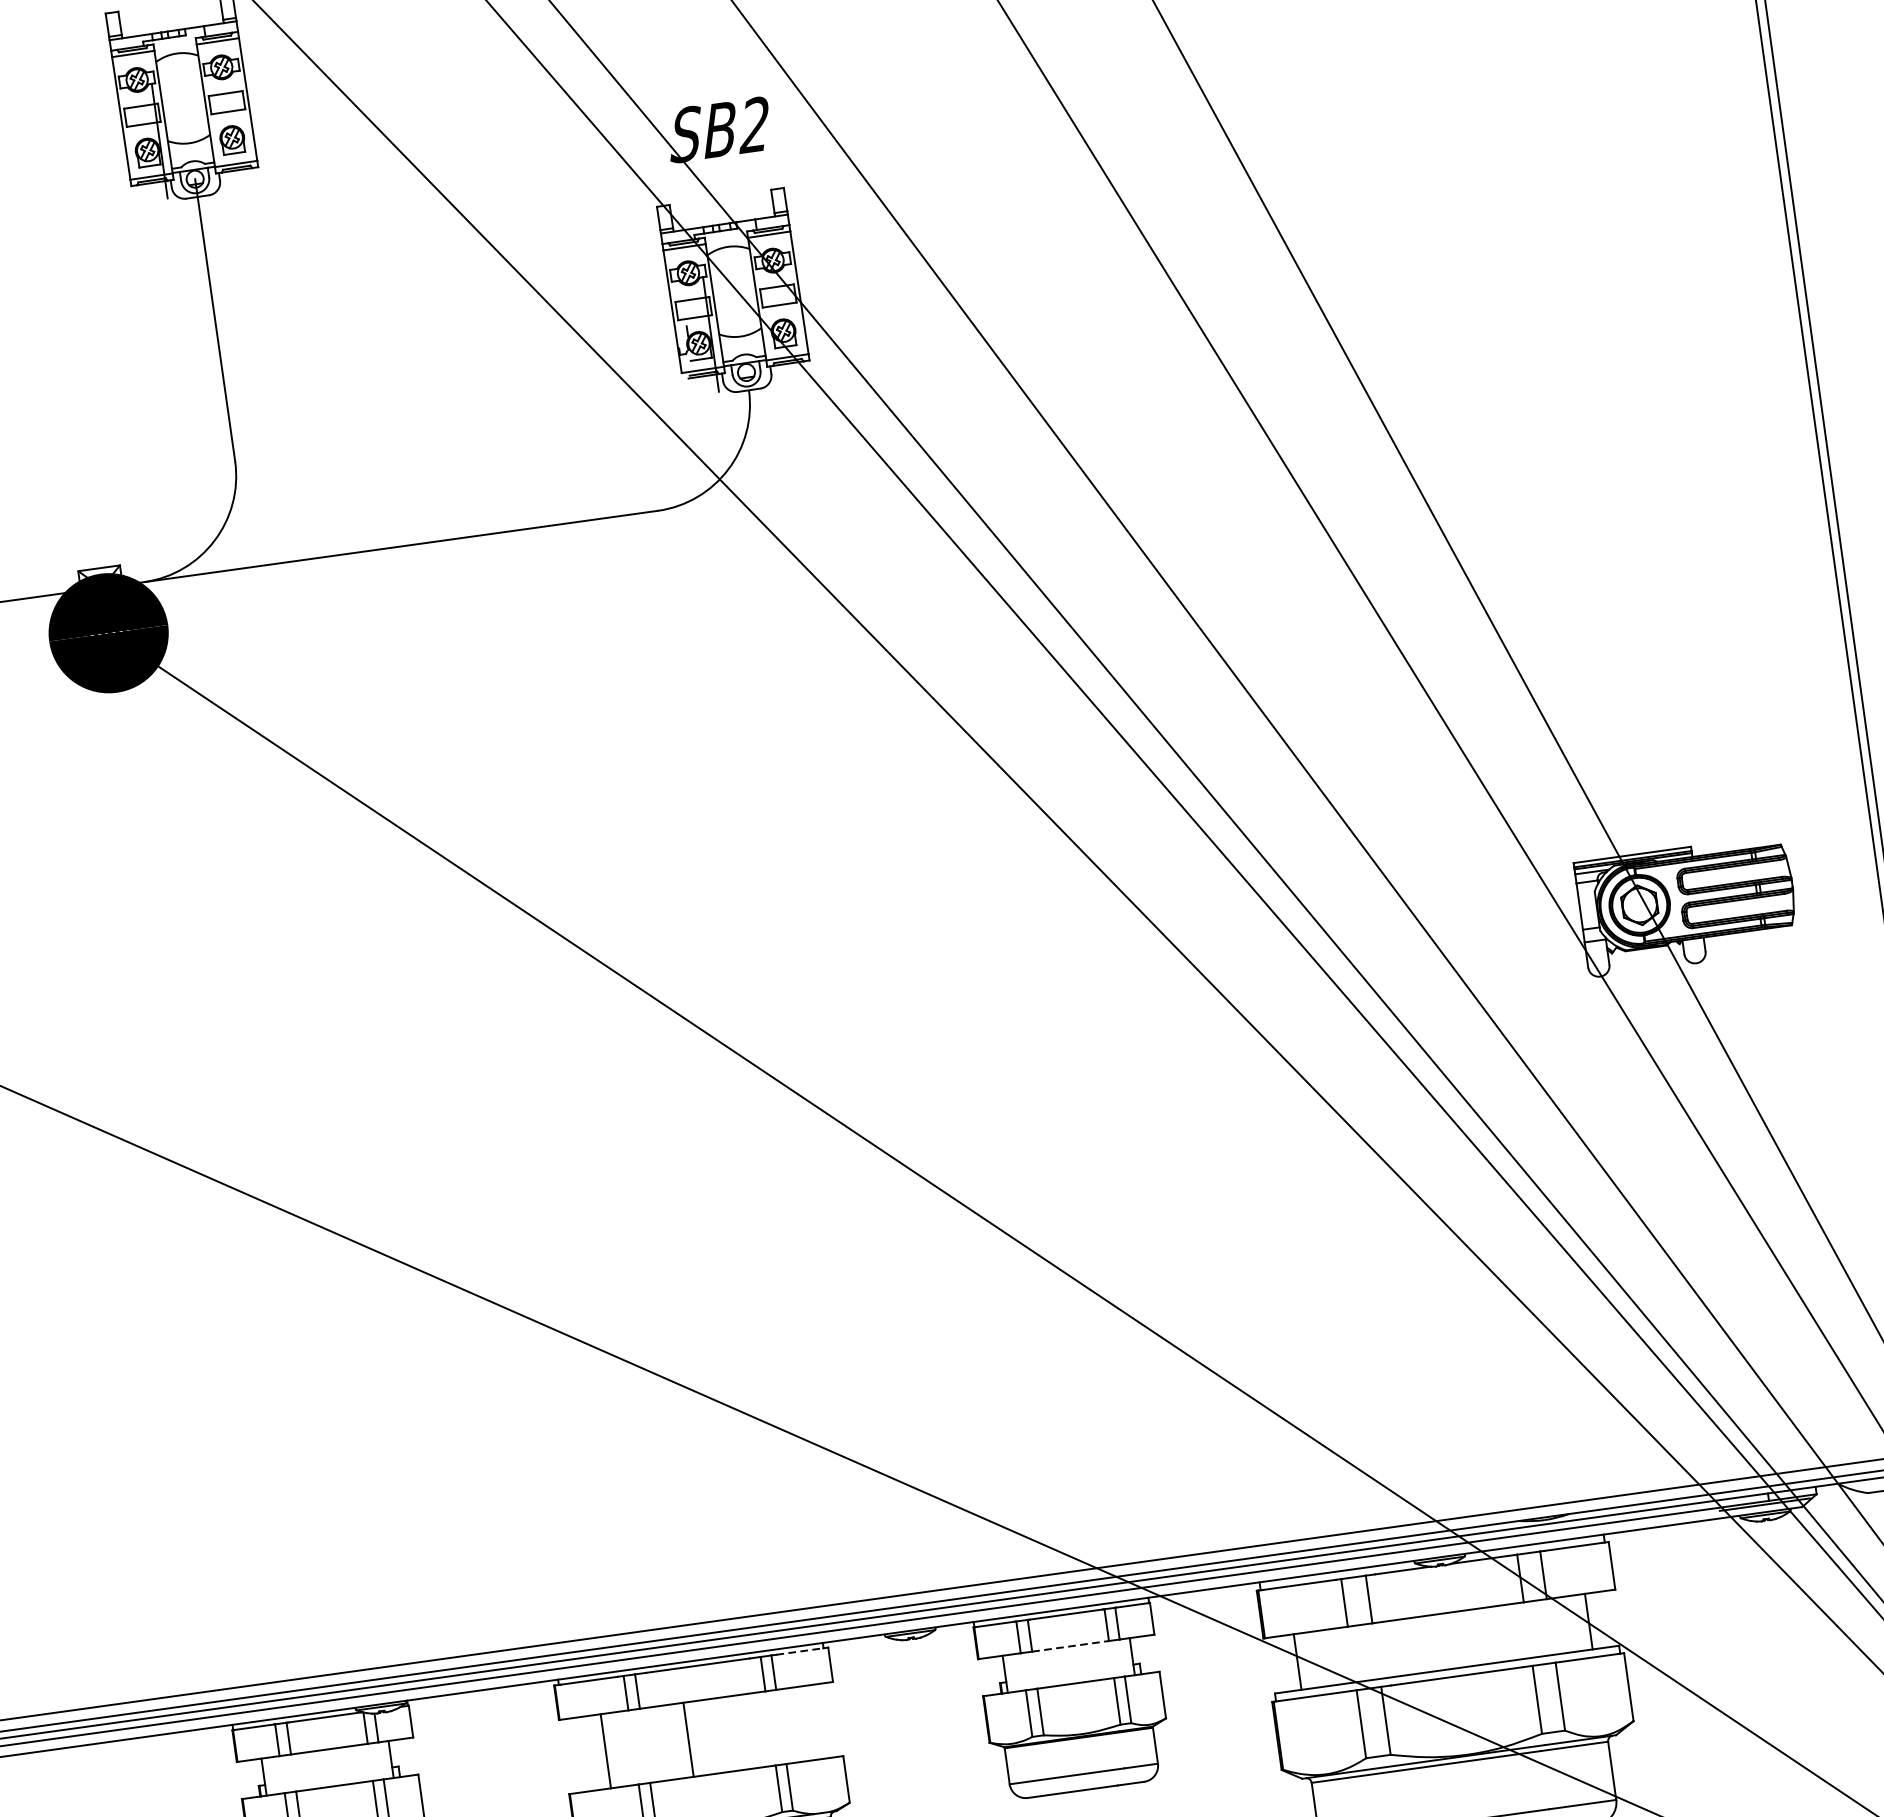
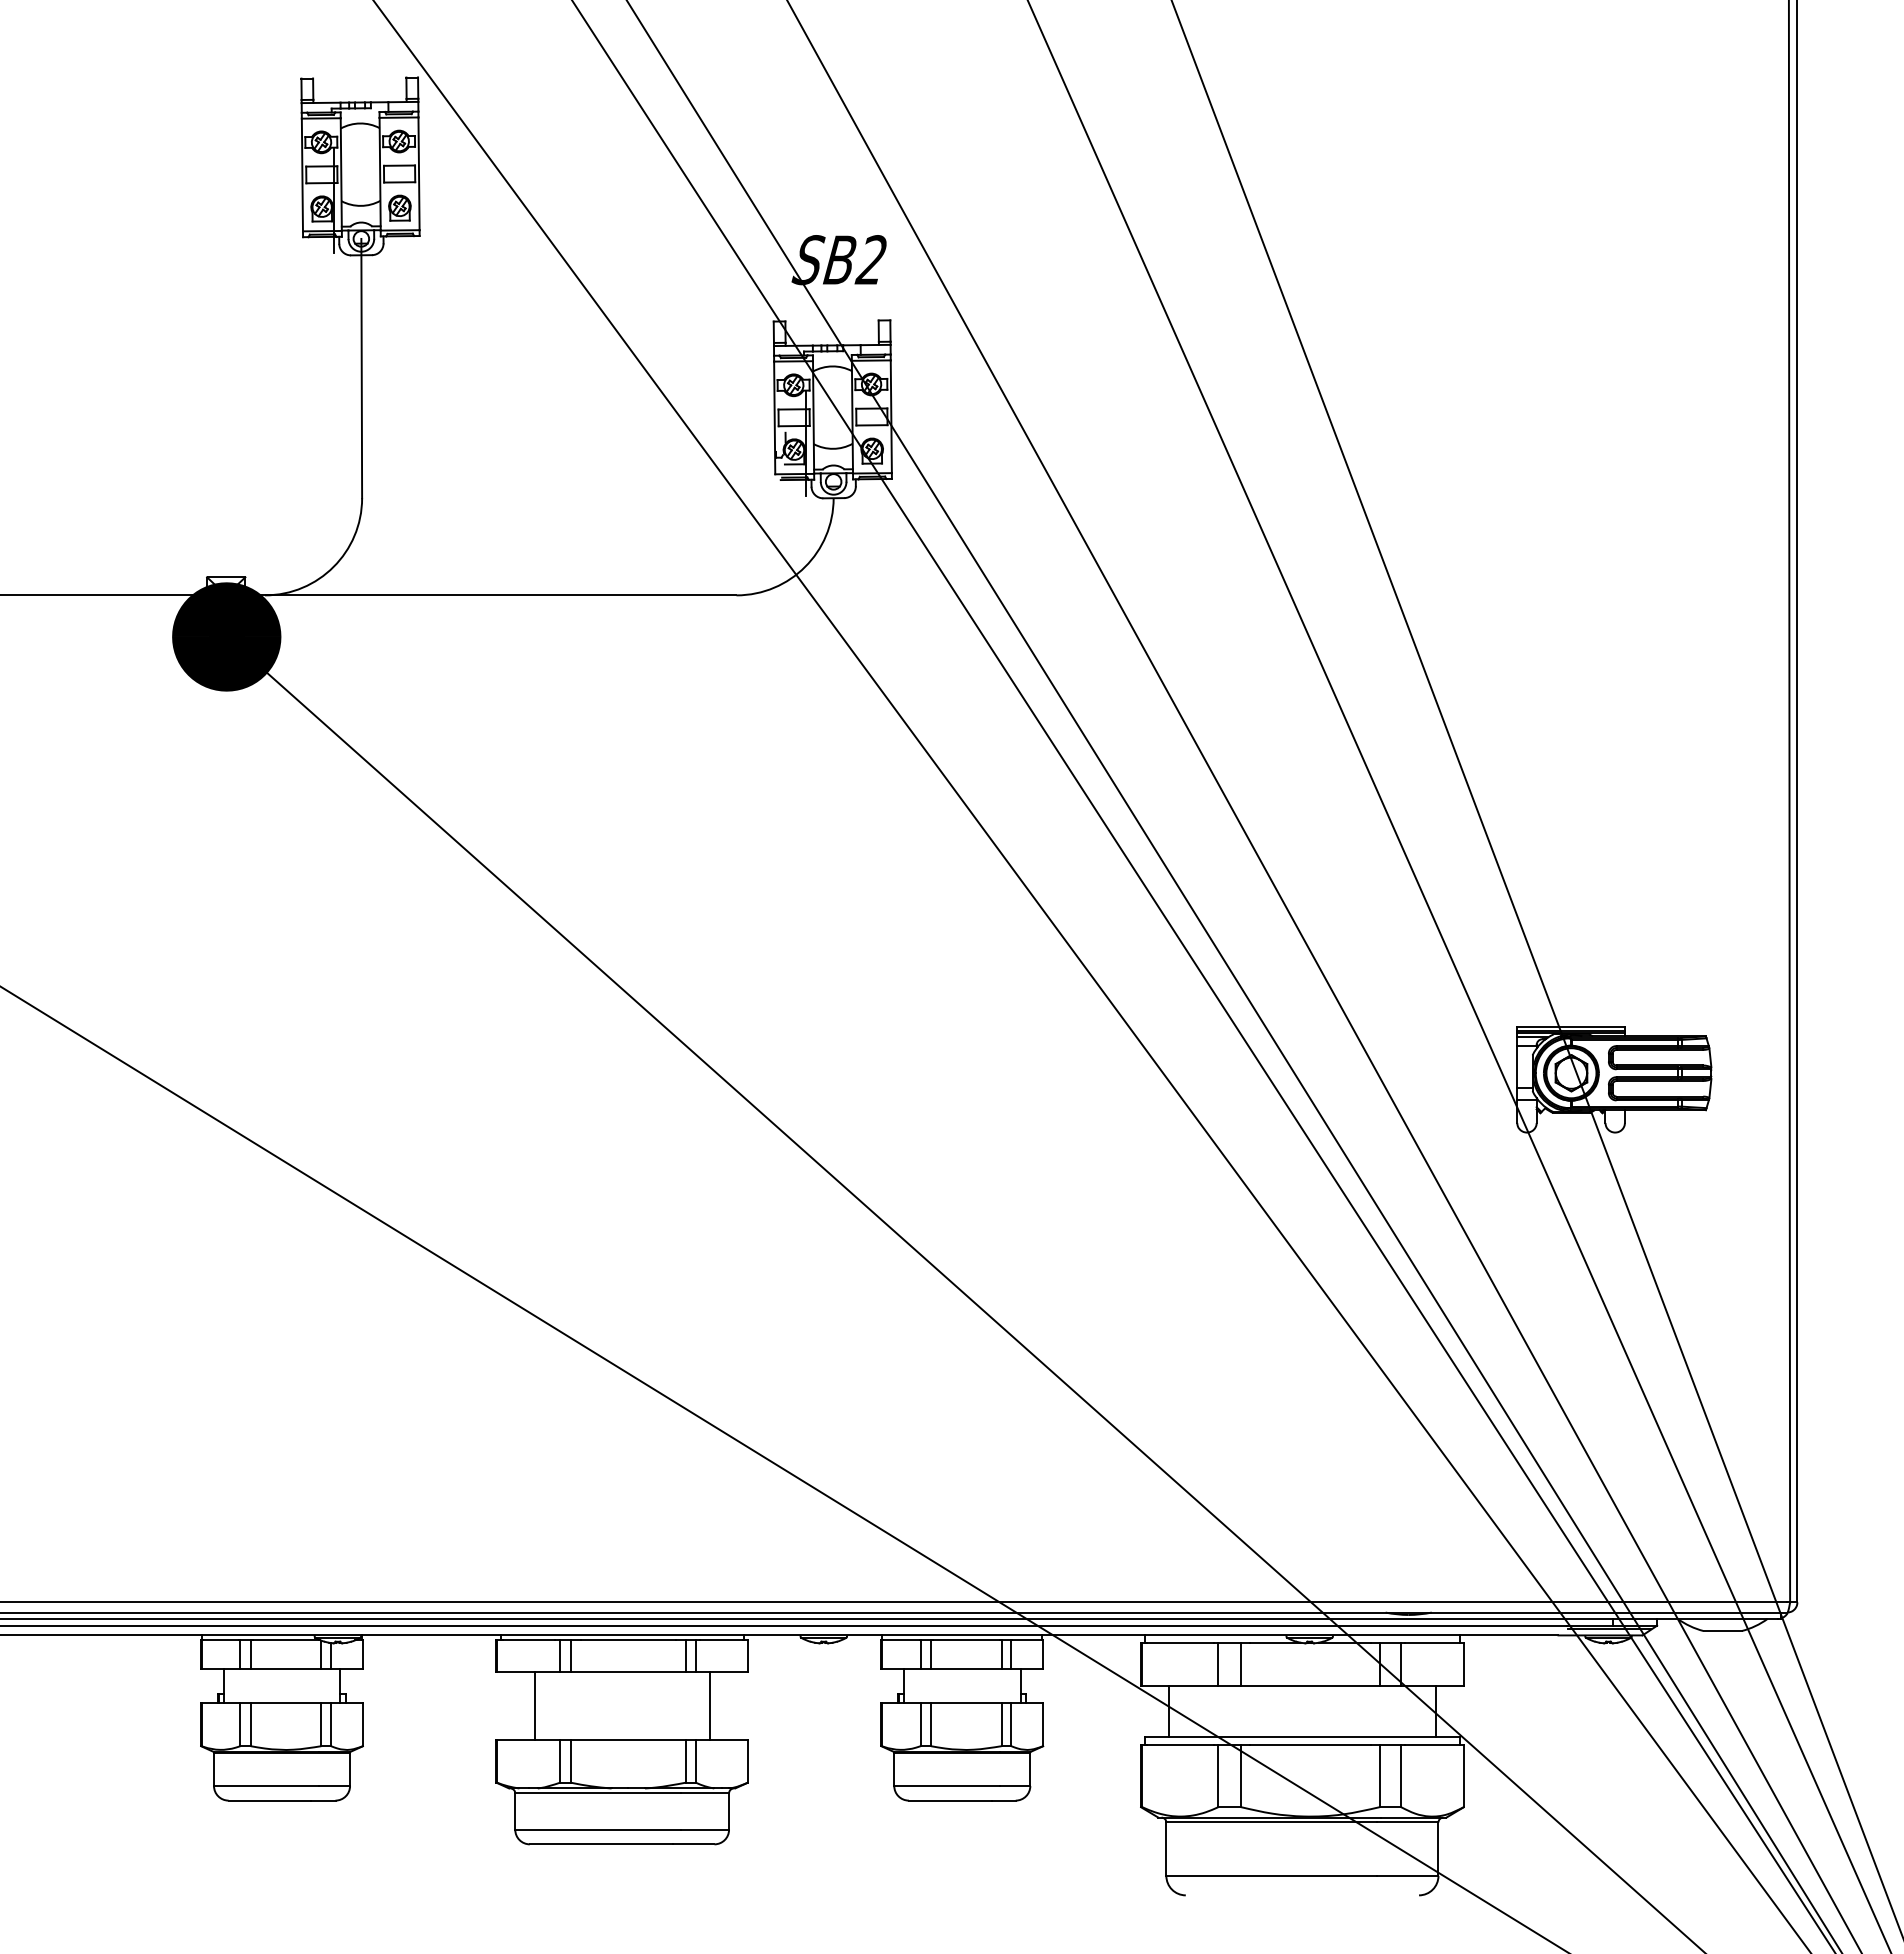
line: (1070, 1646) -> (966, 1669), dashed -> solid
line: (799, 1651) -> (721, 1640), dashed -> solid
line: (688, 1739) -> (709, 1705), moved

